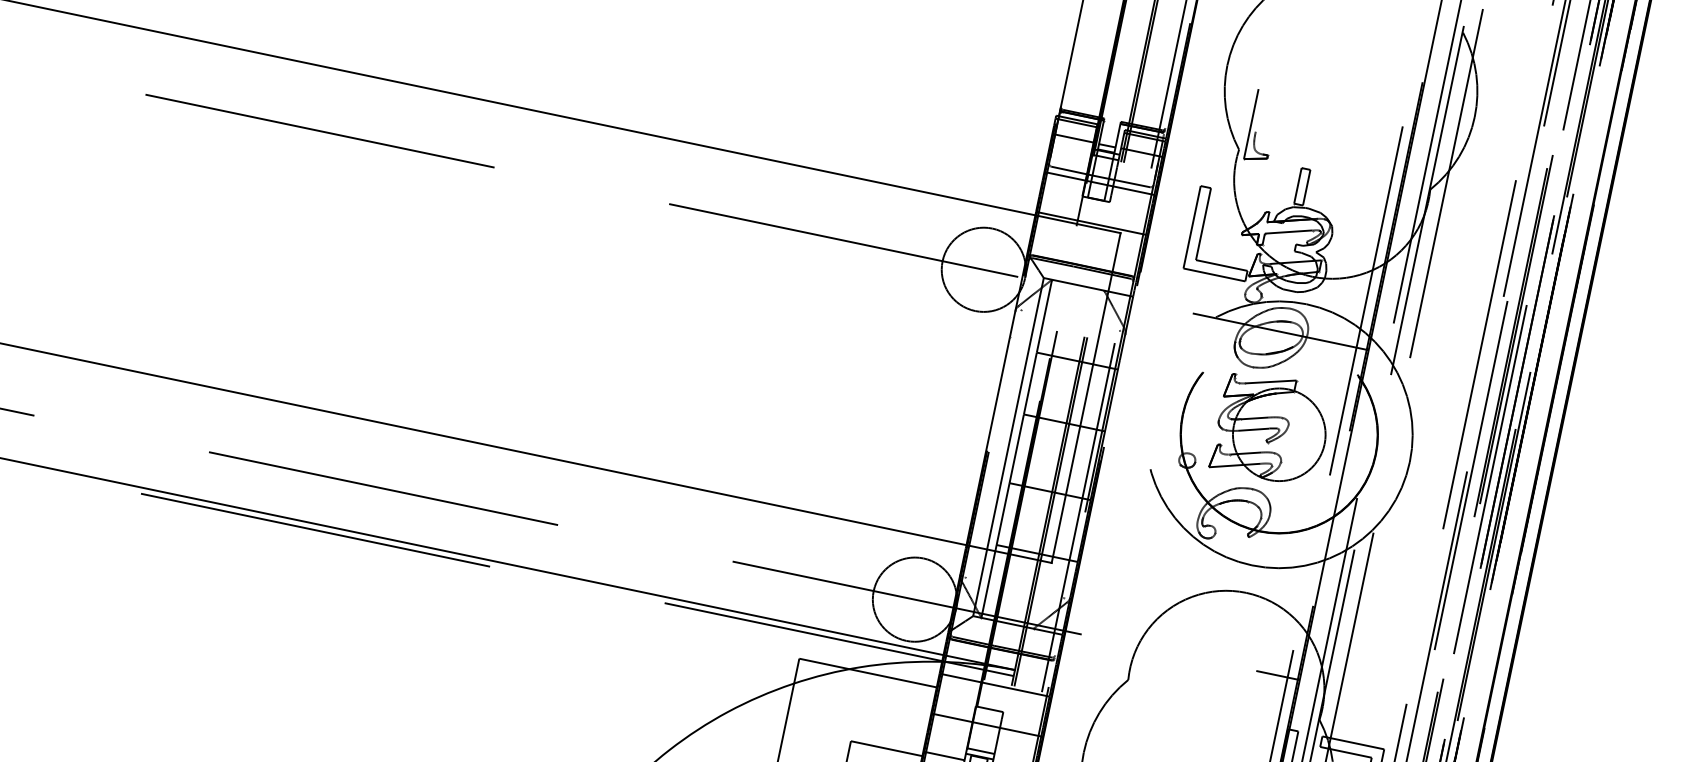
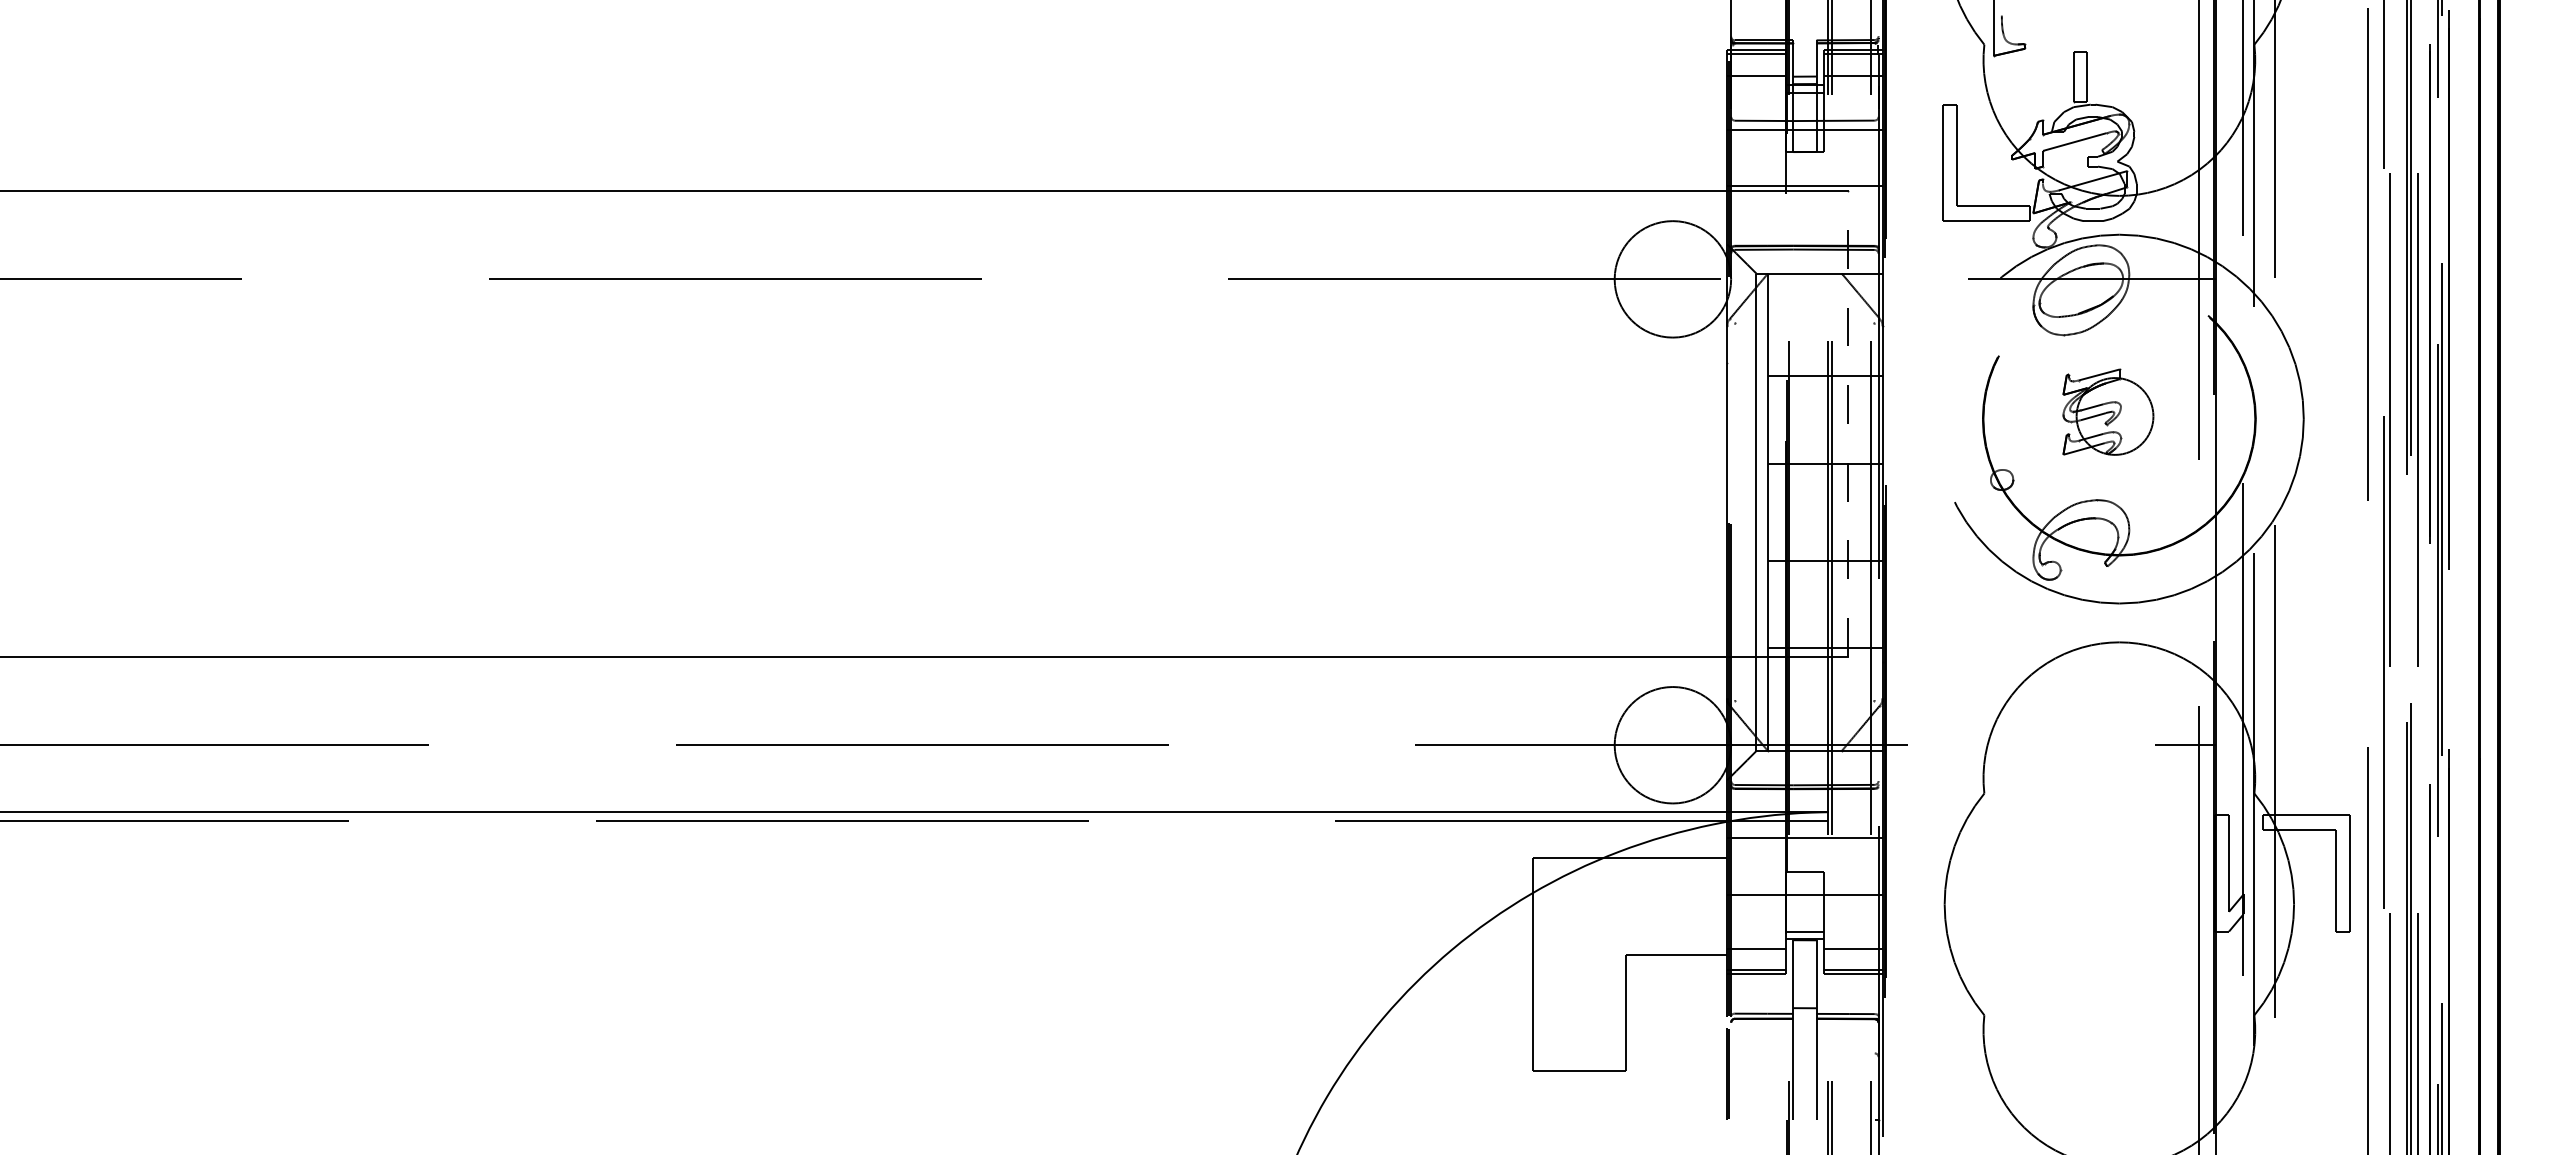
line: (1086, 397) -> (1847, 423), solid -> dashed
part: (1272, 428) -> (2108, 412), size x0.6

